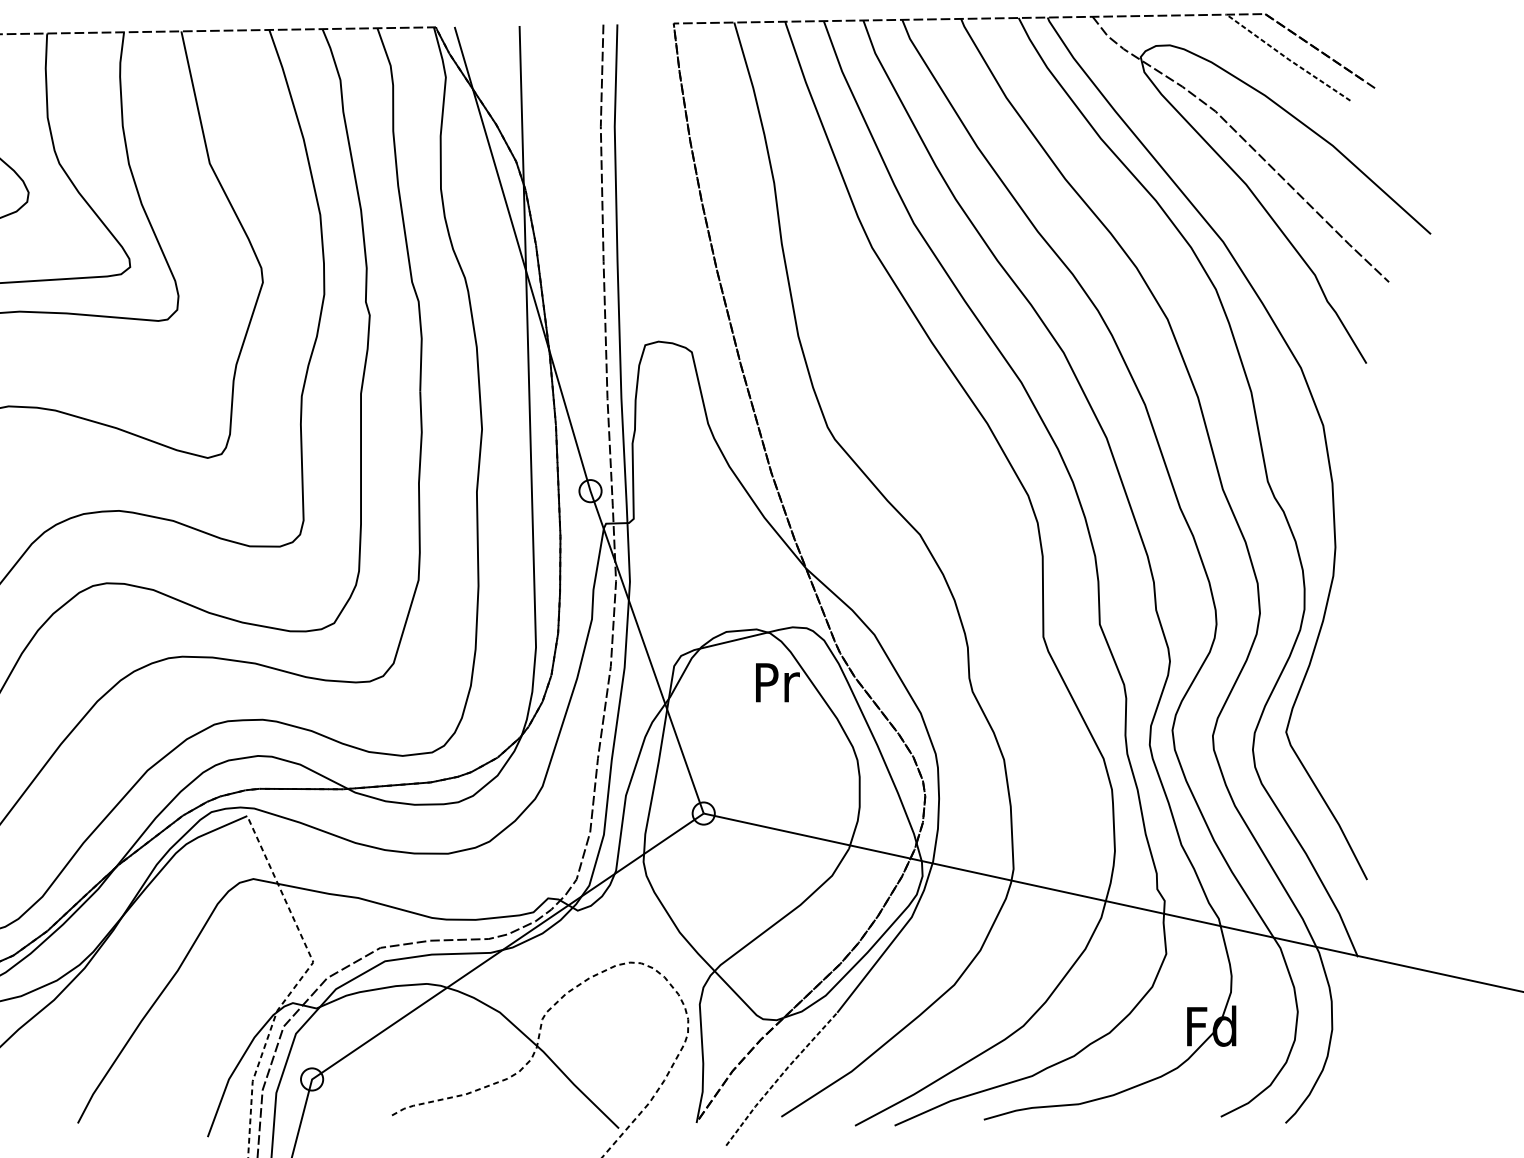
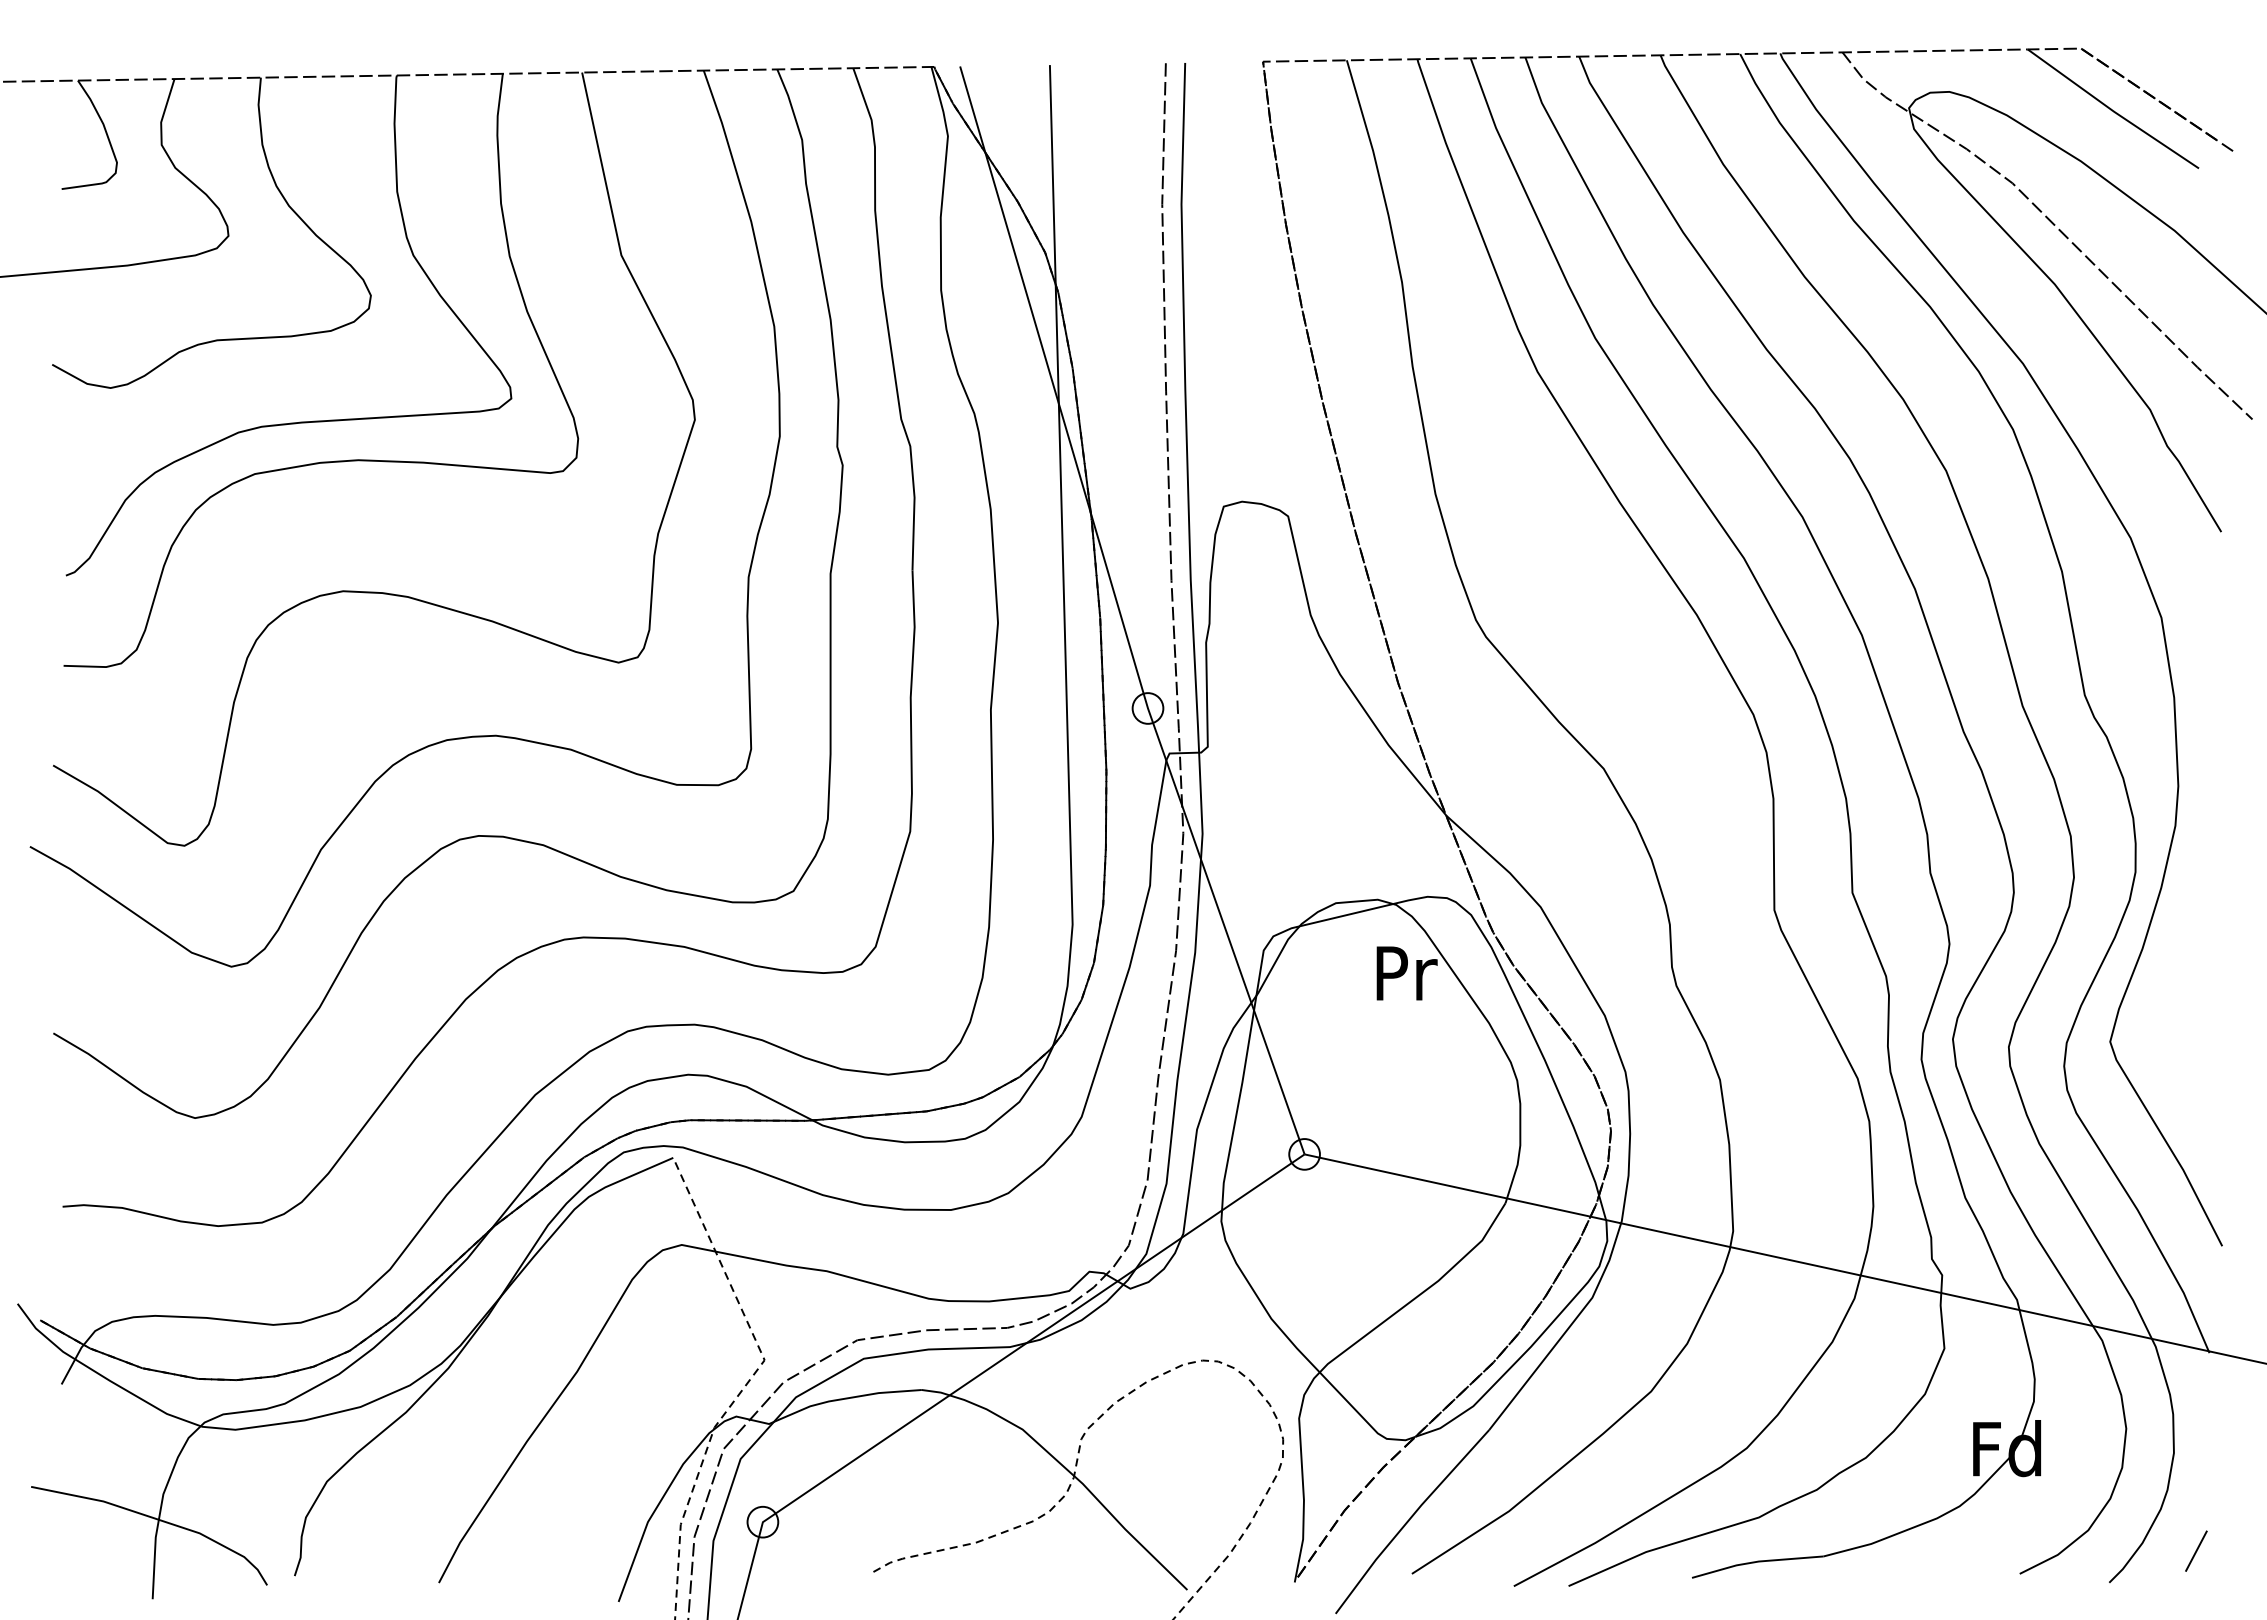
line: (1287, 58) -> (2112, 110), dashed -> solid
line: (779, 1077) -> (1409, 1519), dashed -> solid
line: (1348, 1099) -> (2196, 1550), added

